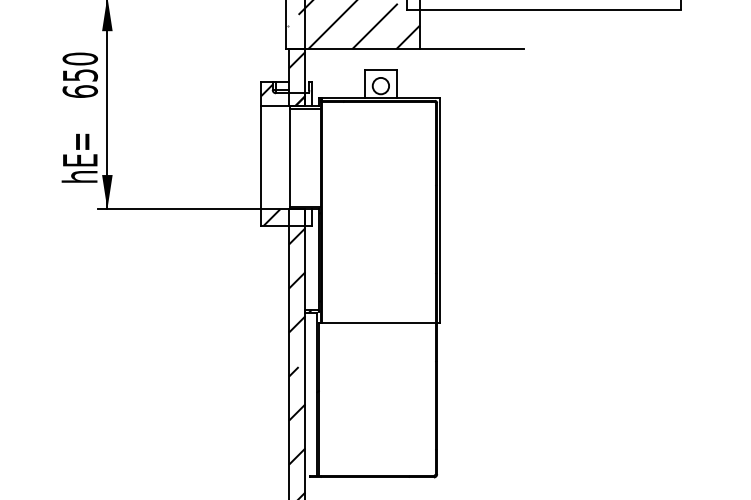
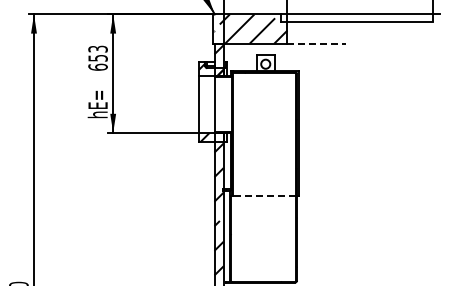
line: (473, 48) -> (317, 43), solid -> dashed
text: (79, 57) -> (97, 48), 650 -> 653
line: (378, 323) -> (264, 196), solid -> dashed

